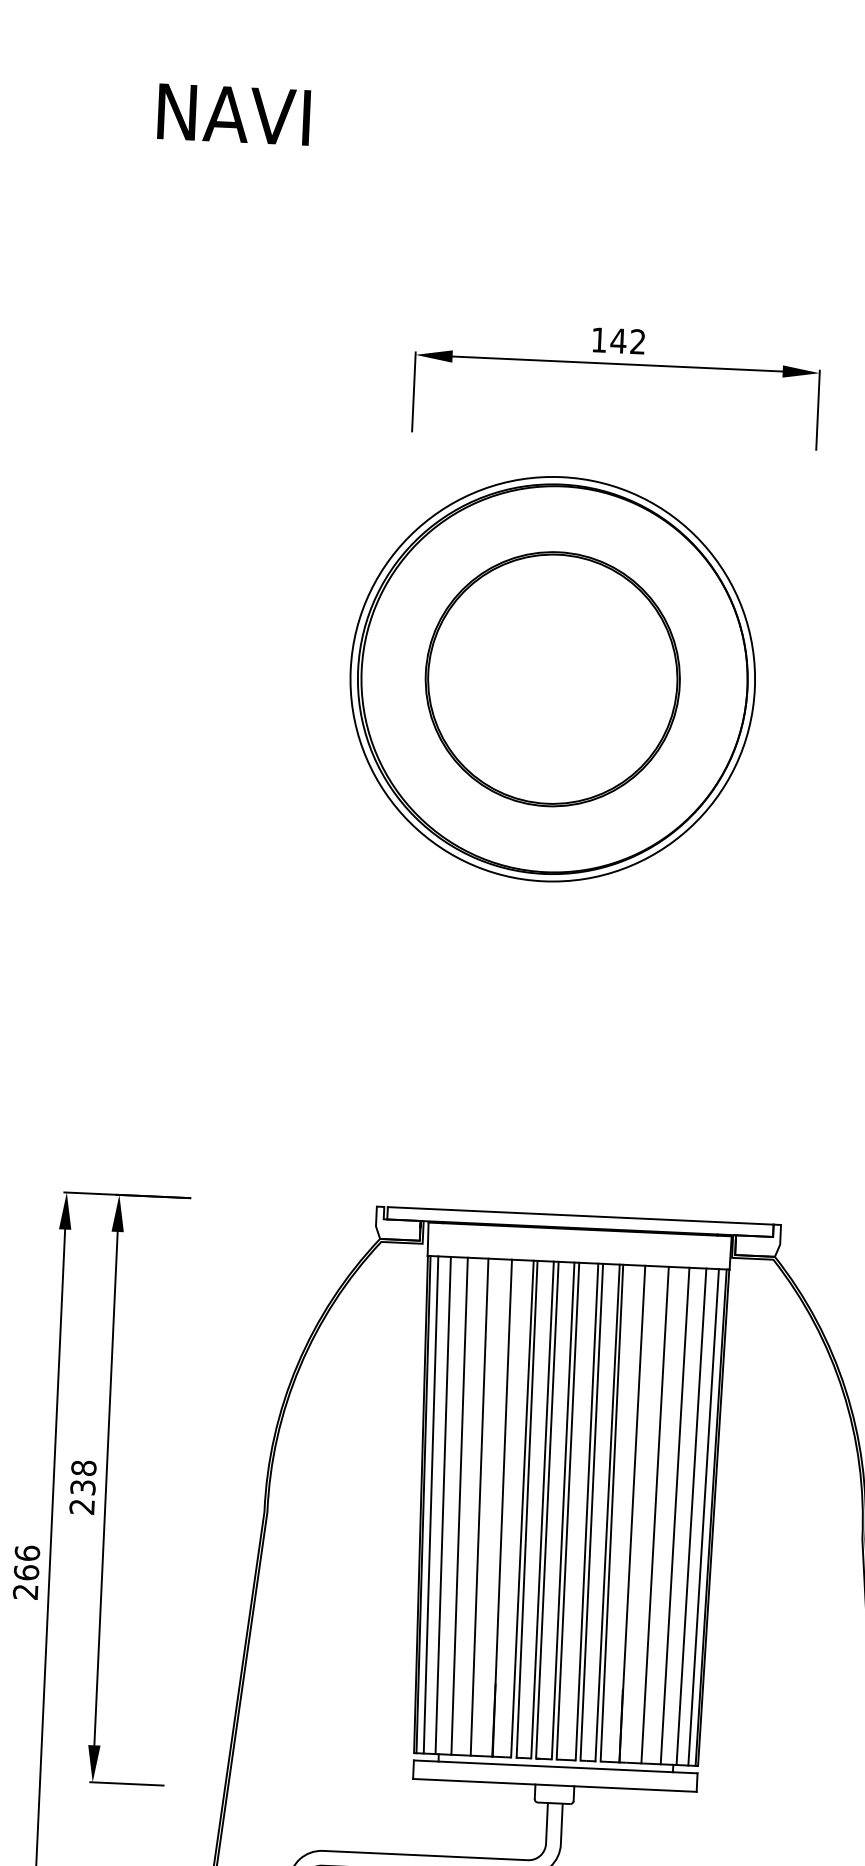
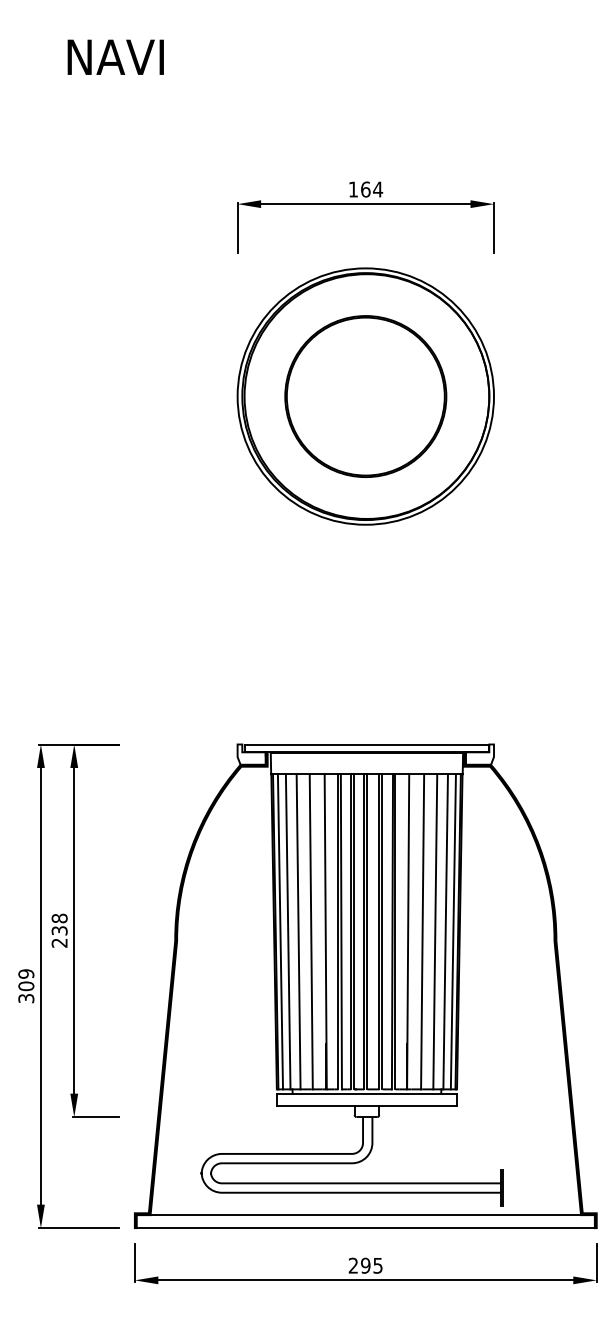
text: (627, 341) -> (371, 189), 142 -> 164
part: (552, 679) -> (365, 396), moved
text: (26, 1572) -> (26, 986), 266 -> 309

